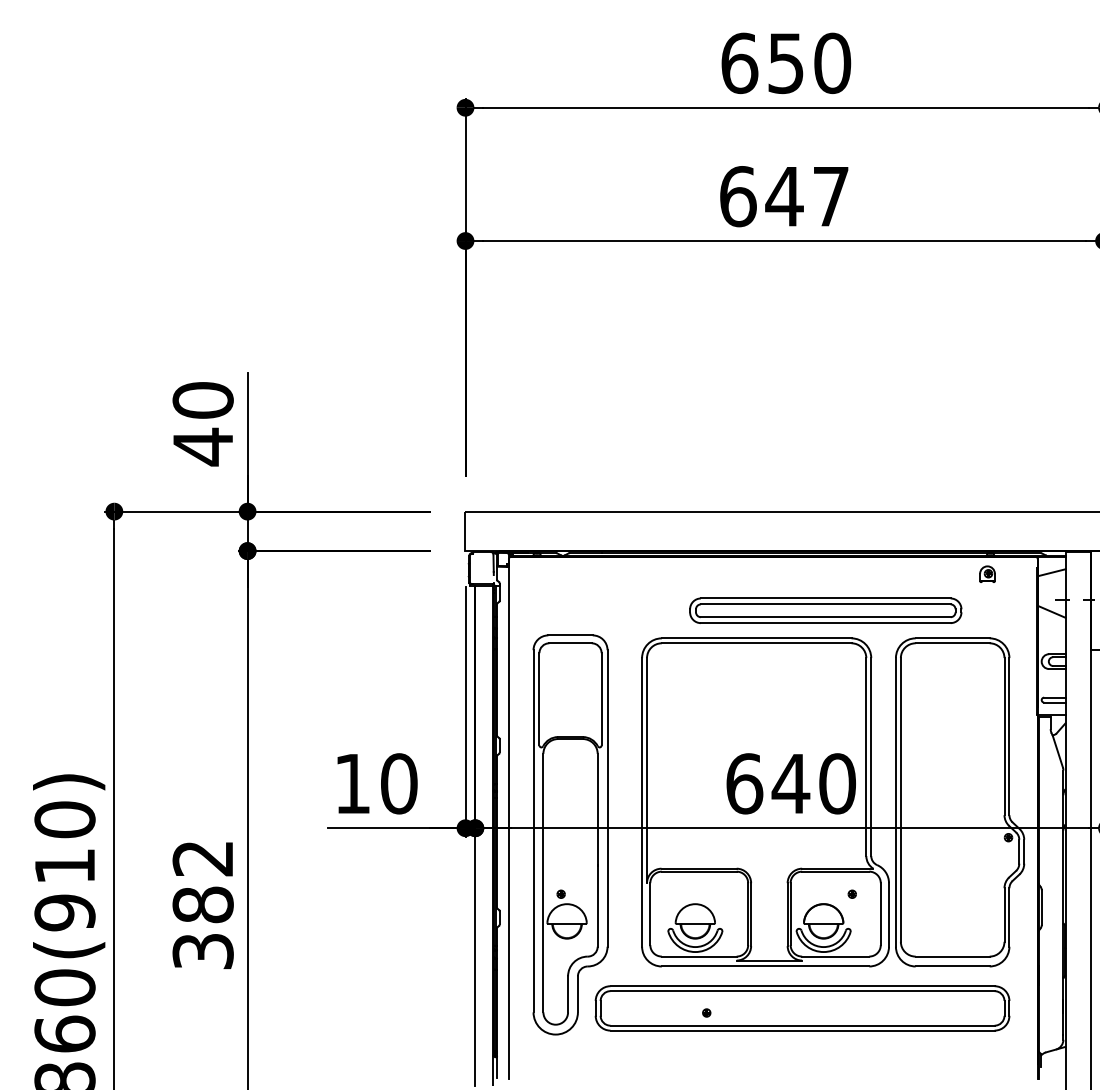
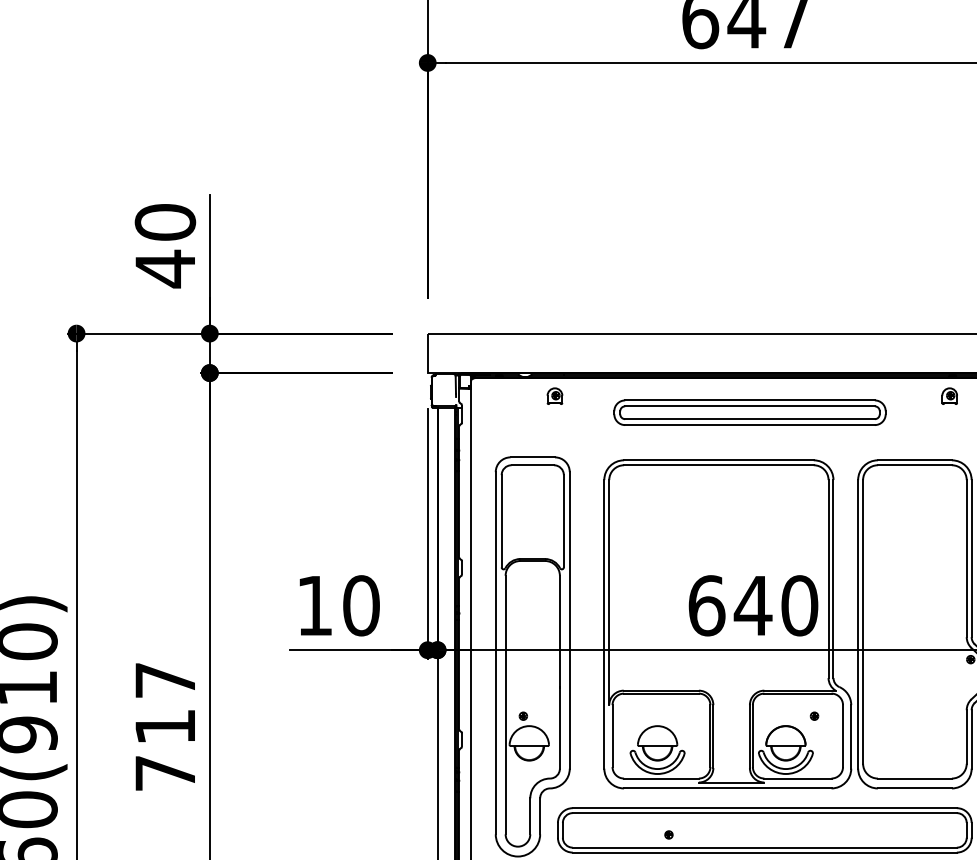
part: (592, 573) -> (554, 395), added
part: (825, 610) -> (749, 412), moved
text: (202, 905) -> (164, 727), 382 -> 717

